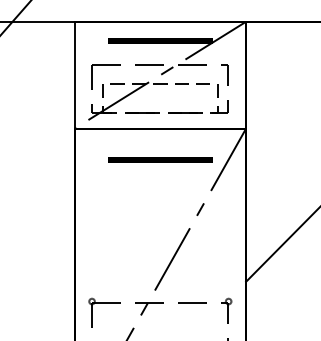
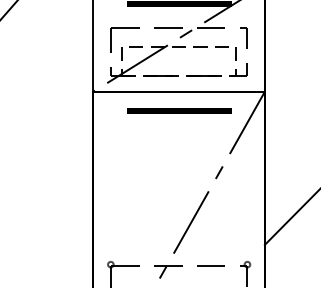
part: (160, 159) -> (179, 110), moved

